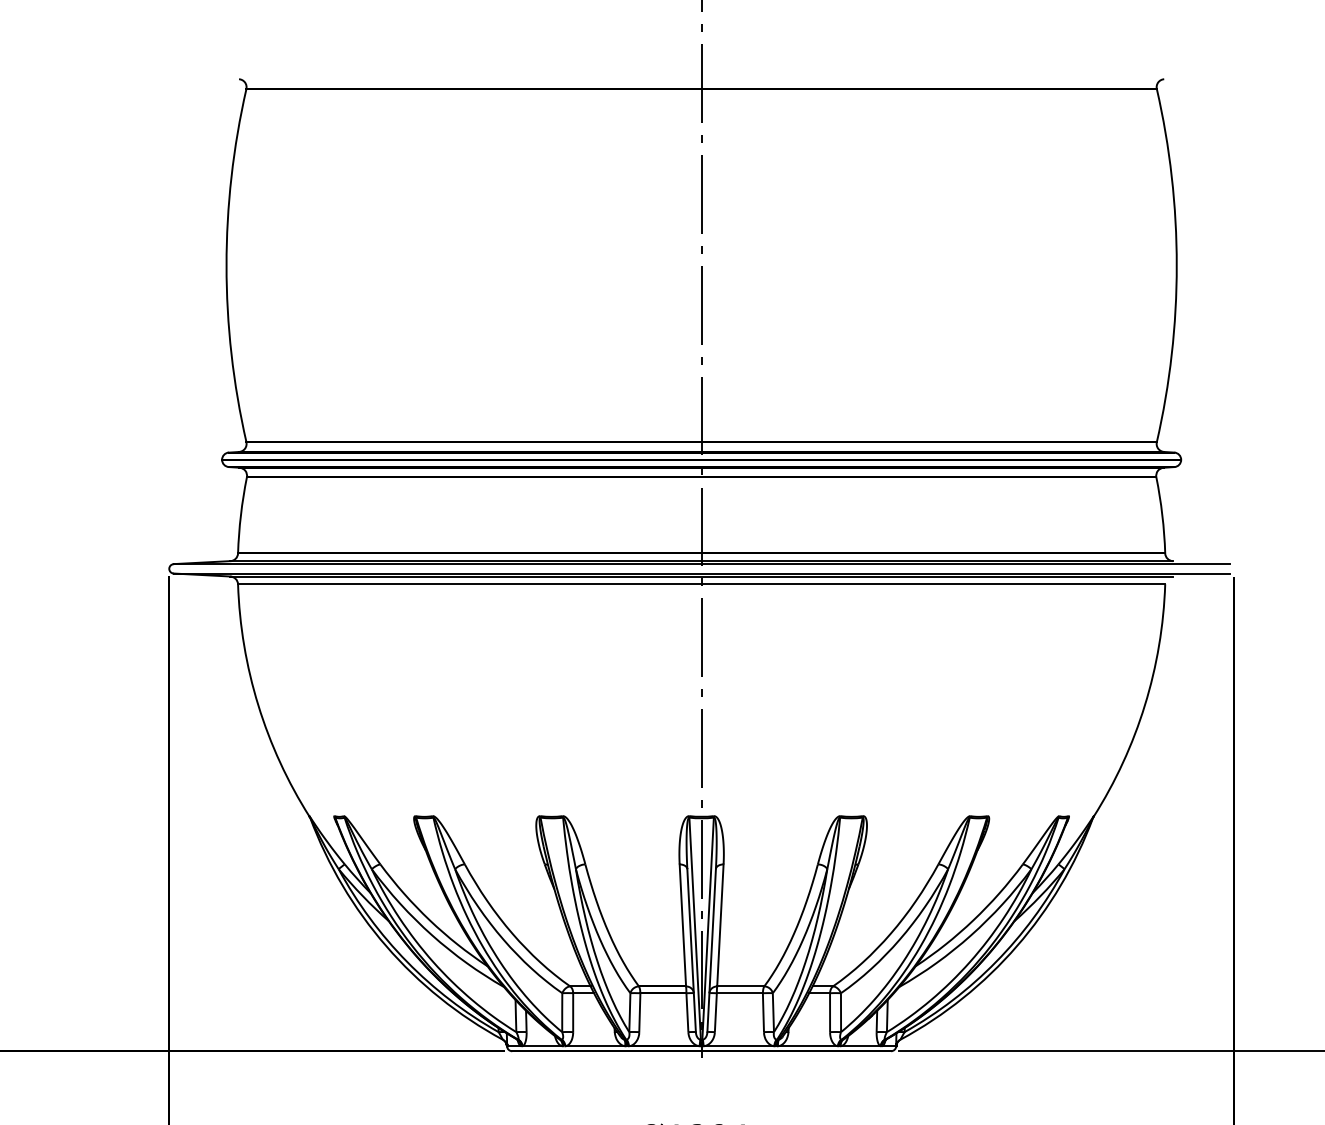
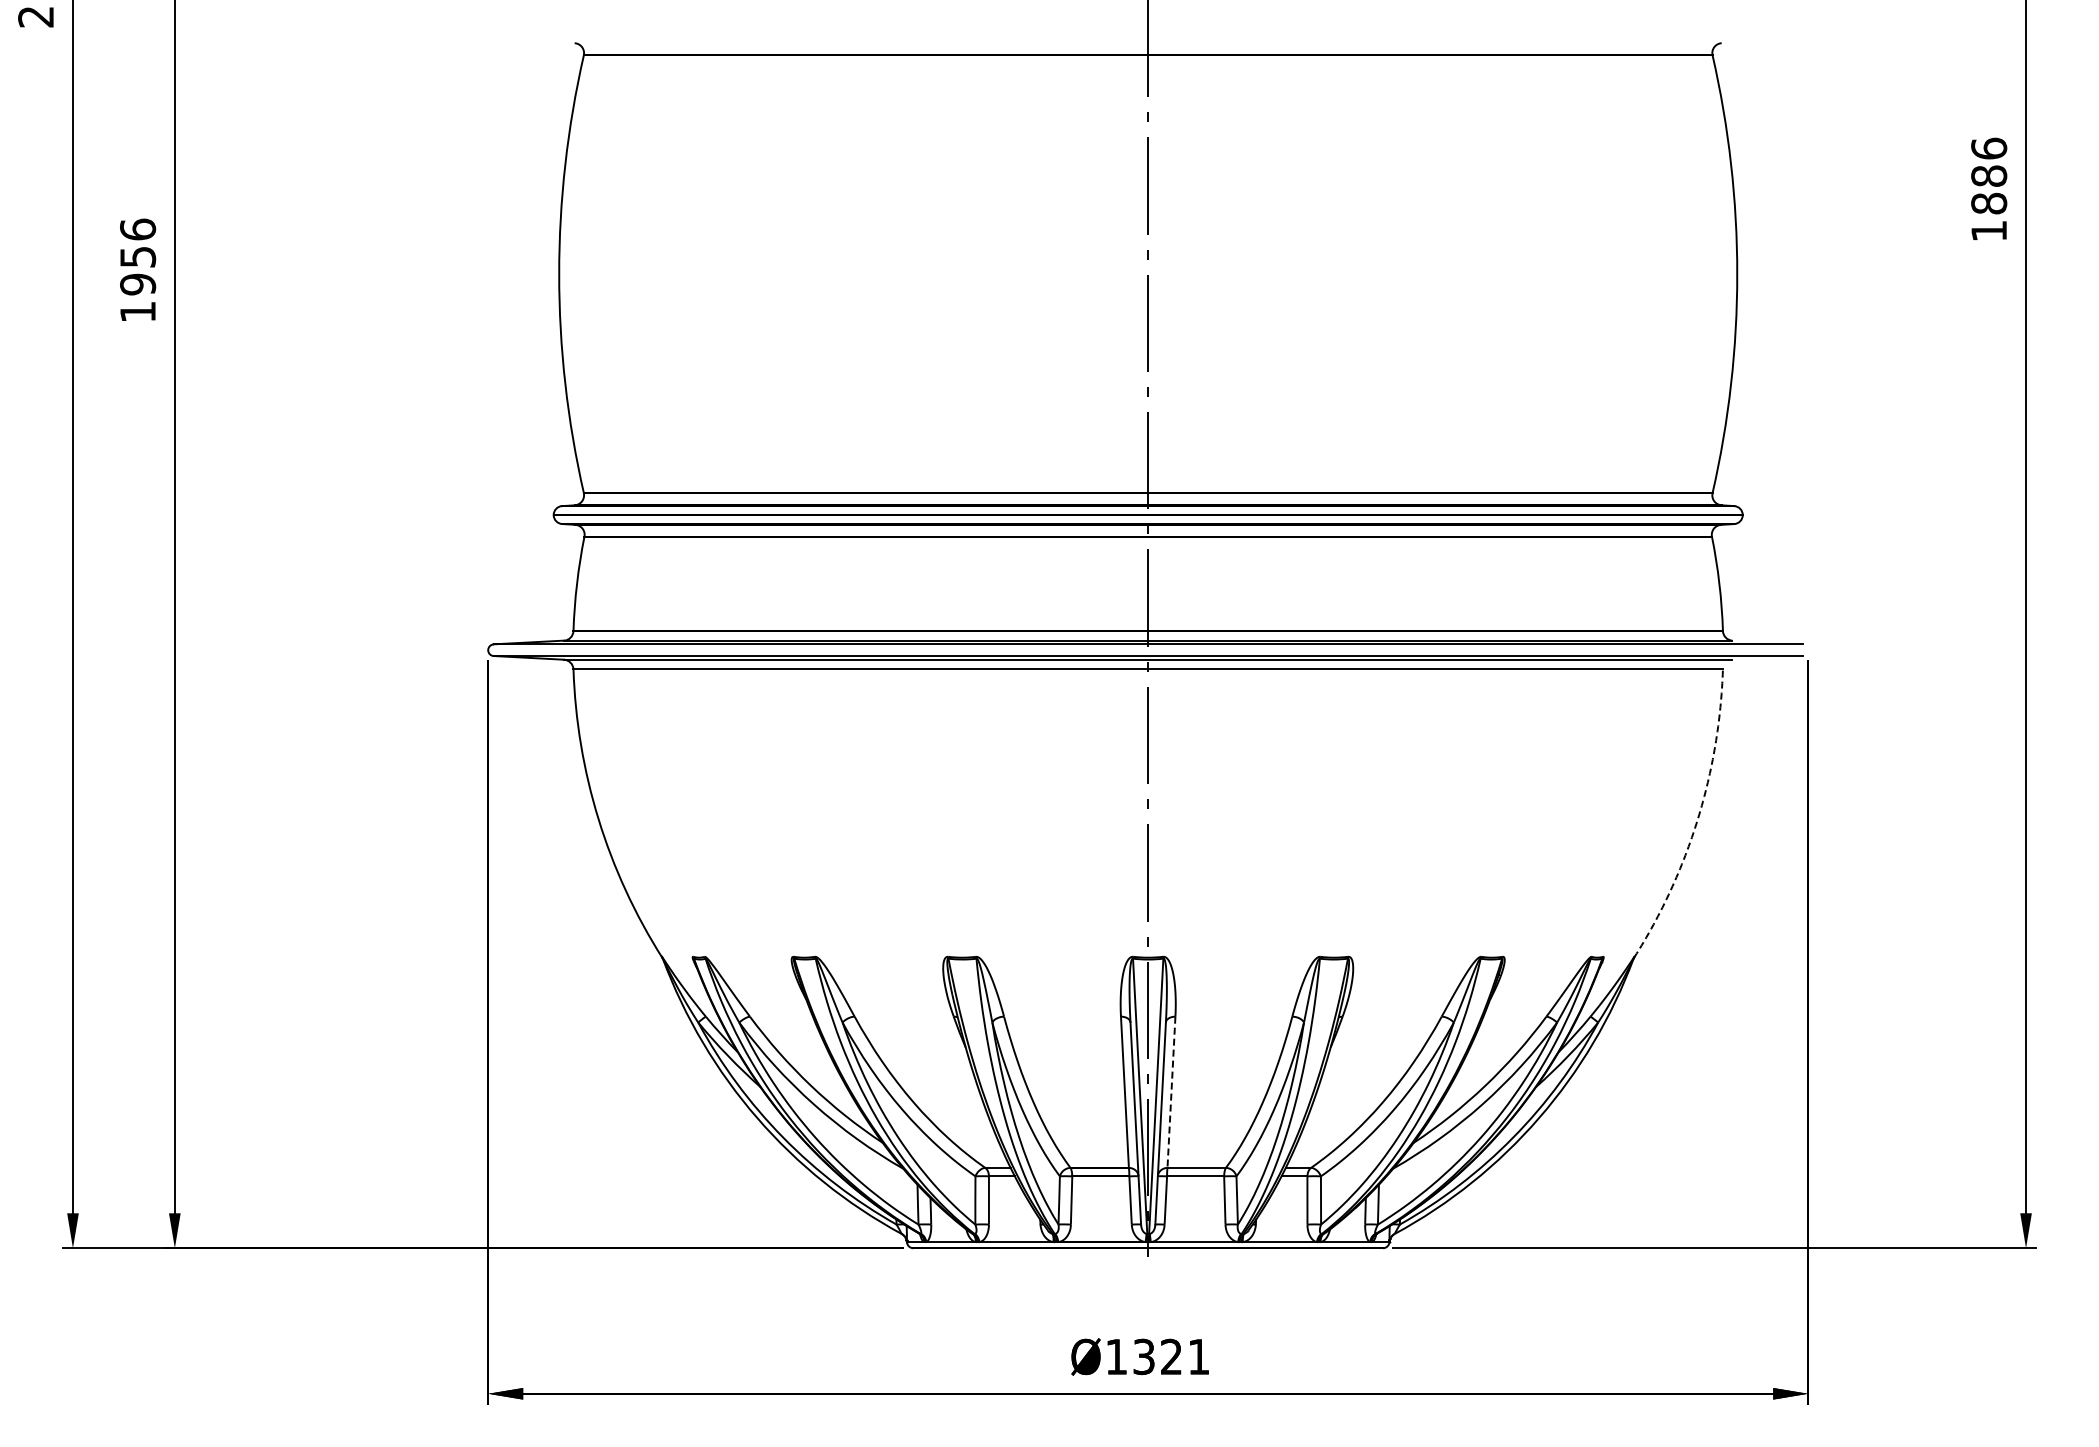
arc: (1144, 705) -> (1697, 819), solid -> dashed
line: (720, 925) -> (1171, 1092), solid -> dashed

